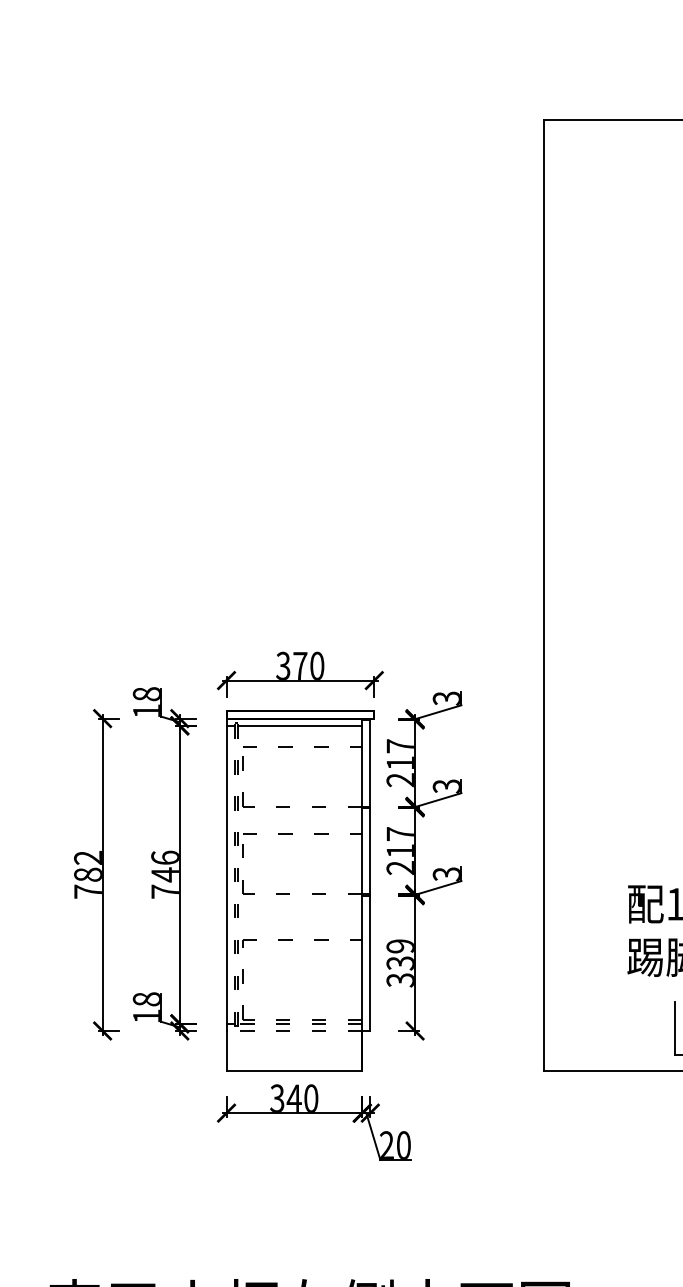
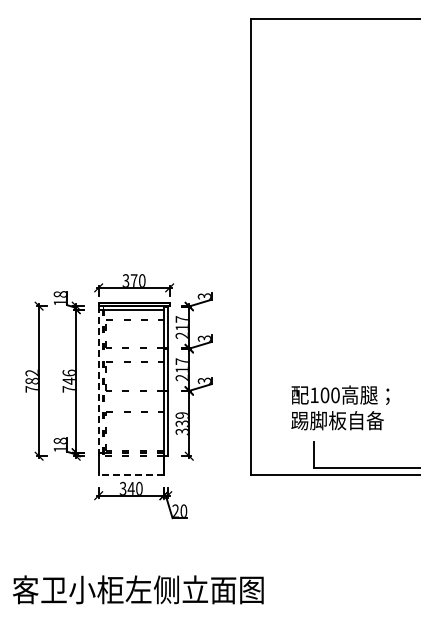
line: (226, 873) -> (98, 380), solid -> dashed
line: (294, 1071) -> (131, 475), solid -> dashed

